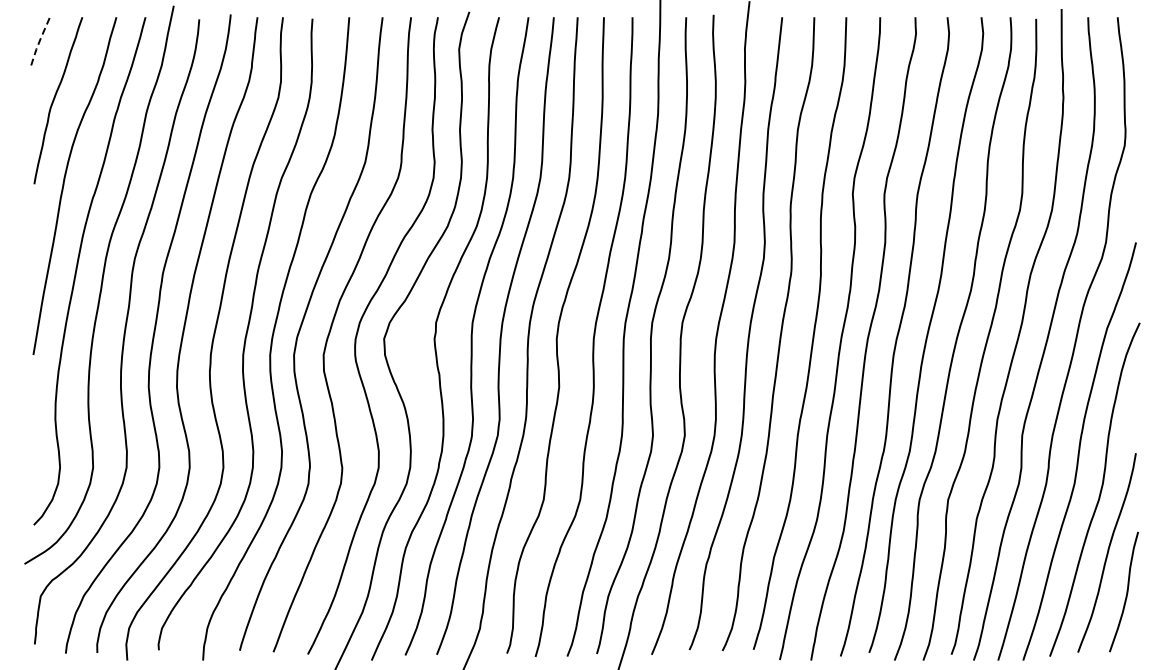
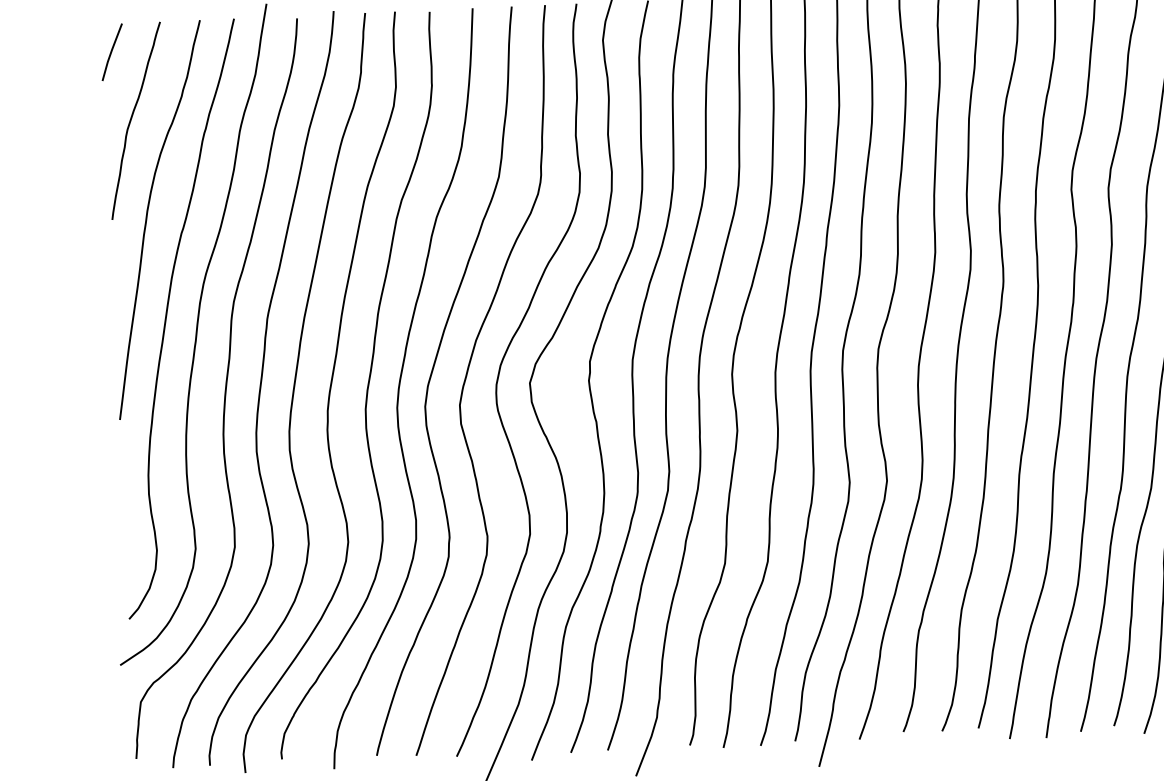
line: (39, 40) -> (111, 51), dashed -> solid

